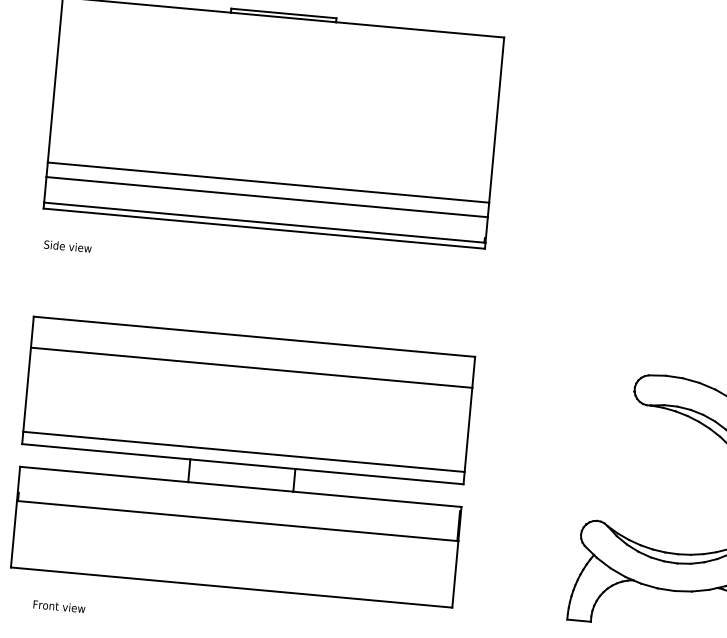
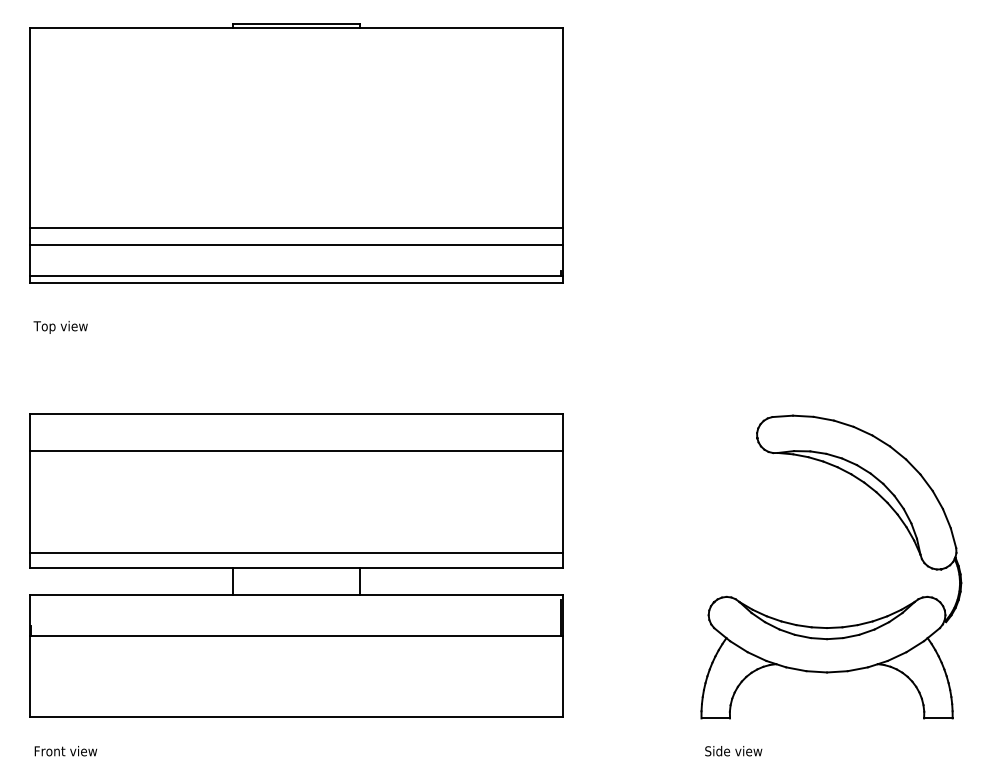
text: (67, 247) -> (62, 327), Side view -> Top view
text: (58, 606) -> (65, 751), moved

